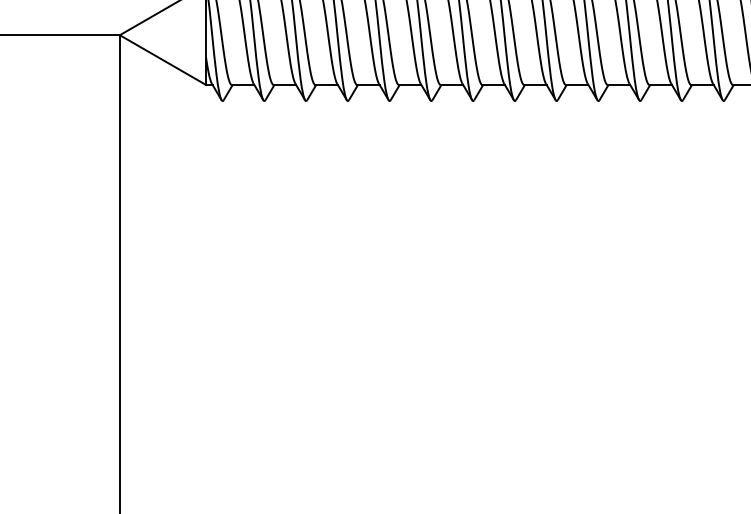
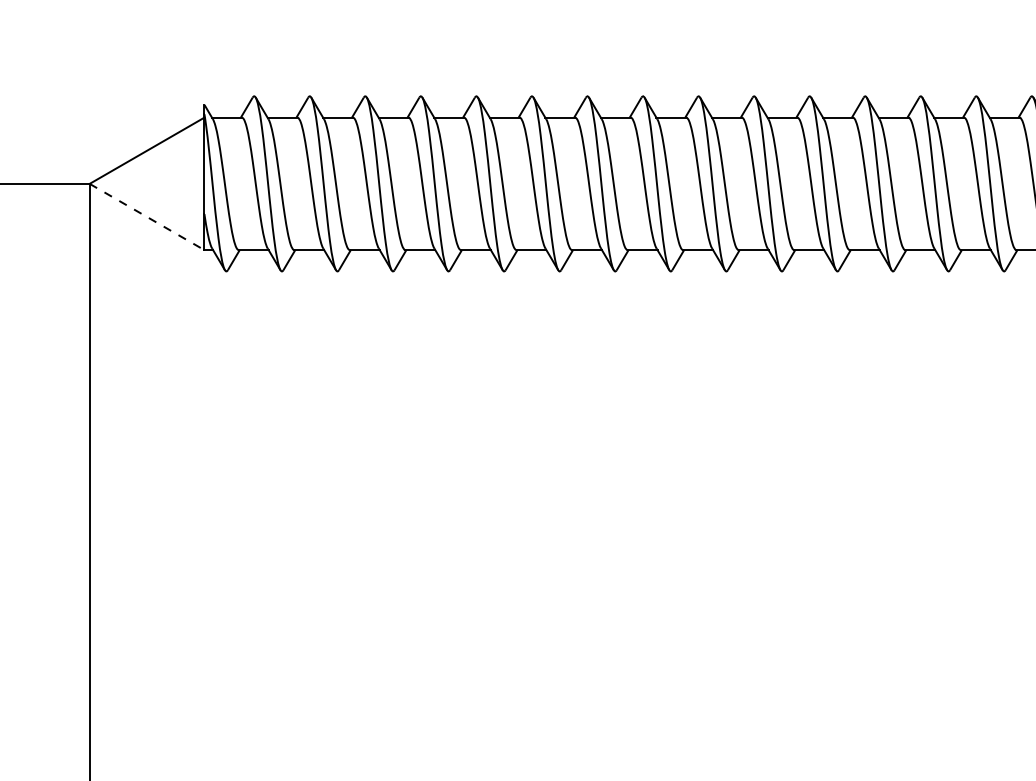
line: (163, 60) -> (147, 217), solid -> dashed

